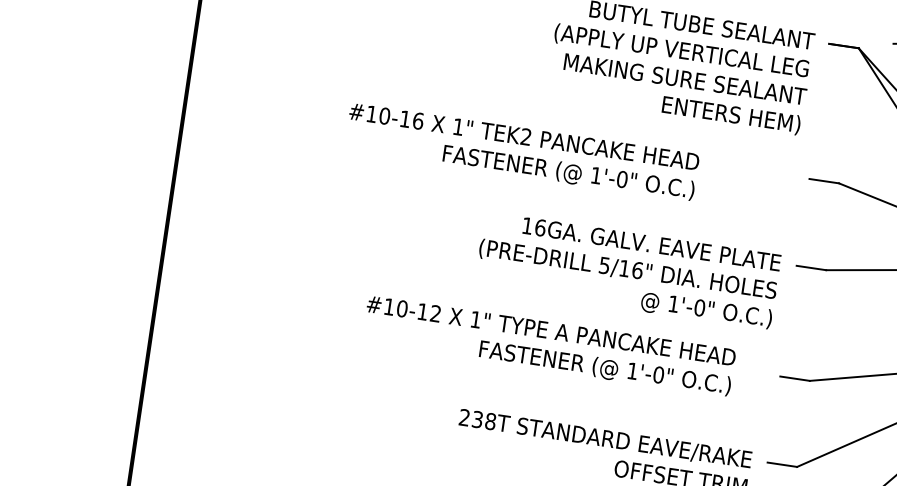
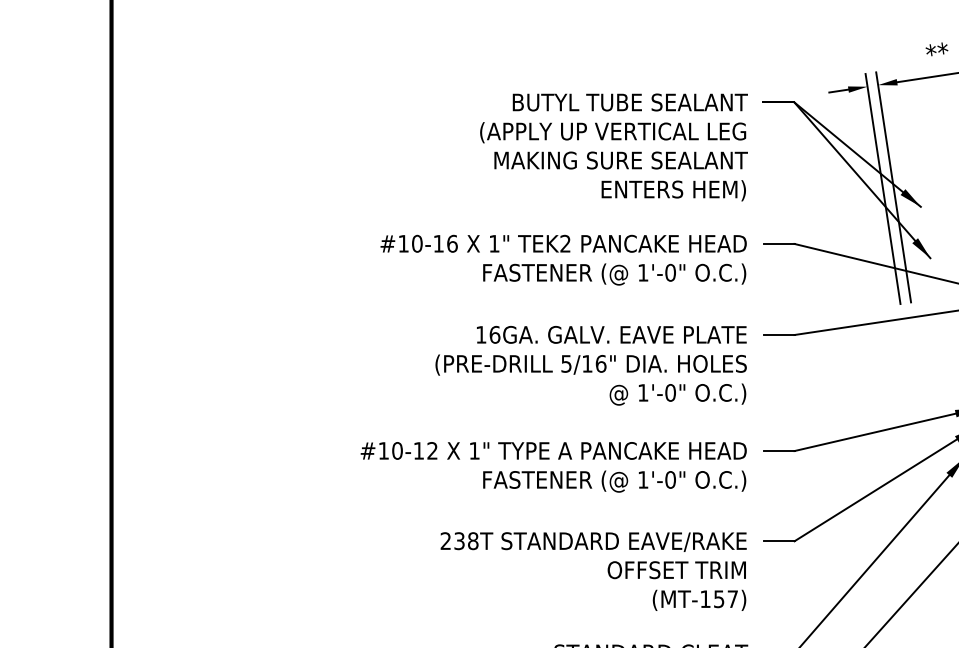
text: (522, 151) -> (563, 259), moved
text: (548, 346) -> (553, 467), moved

